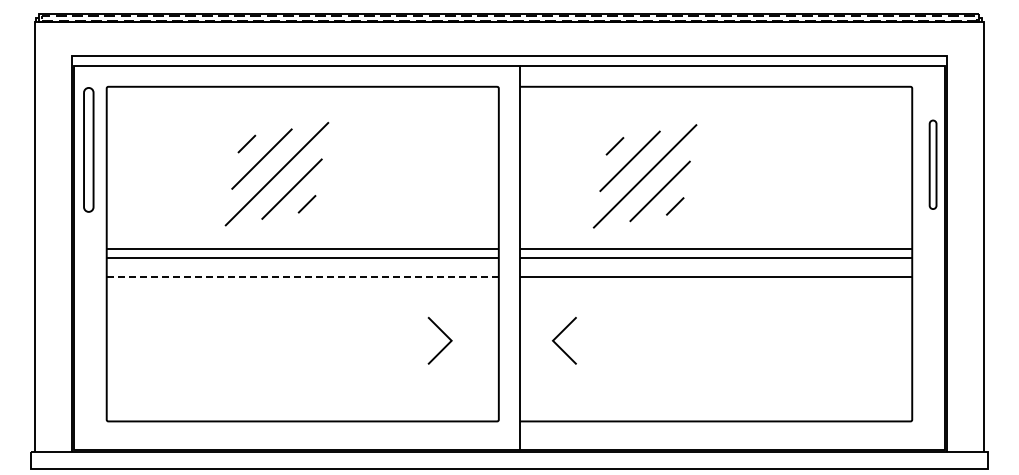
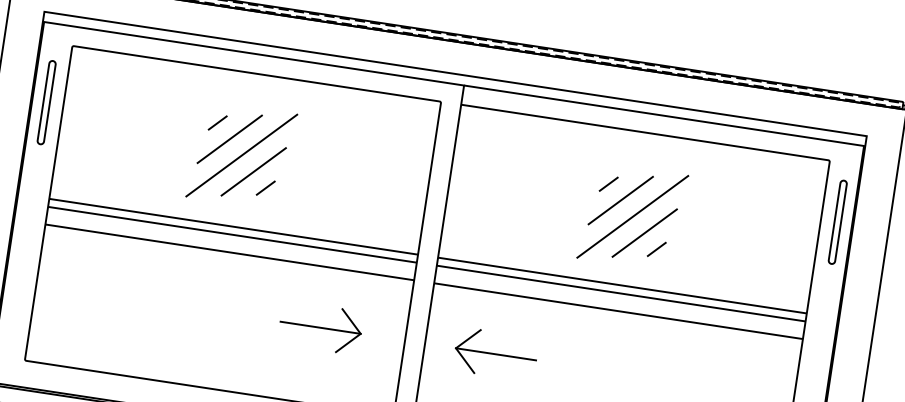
part: (88, 149) -> (46, 102), size x0.71
part: (932, 164) -> (837, 221), moved
part: (276, 173) -> (241, 154), moved
part: (644, 176) -> (632, 216), moved
line: (303, 276) -> (230, 252), dashed -> solid
line: (408, 340) -> (320, 327), added
line: (595, 340) -> (496, 354), added

